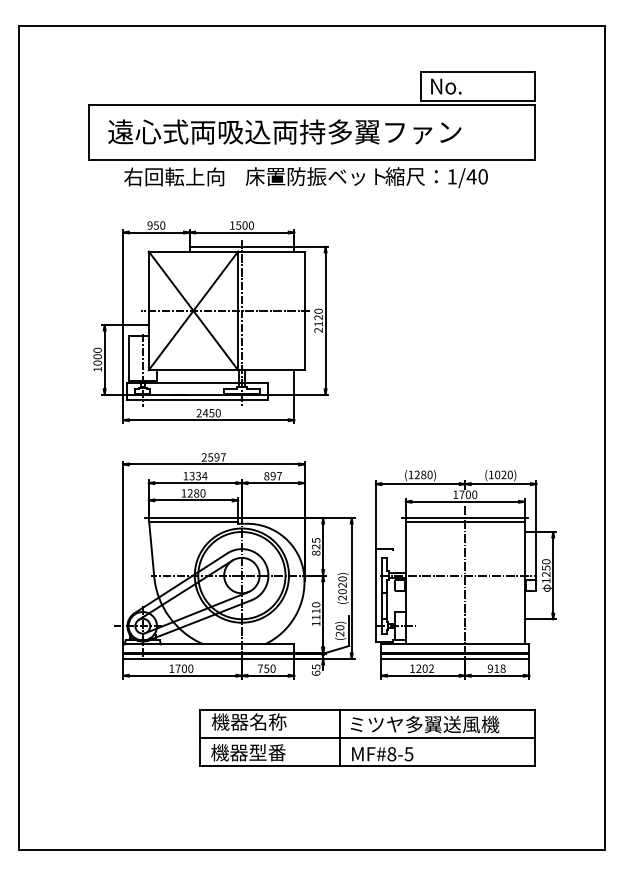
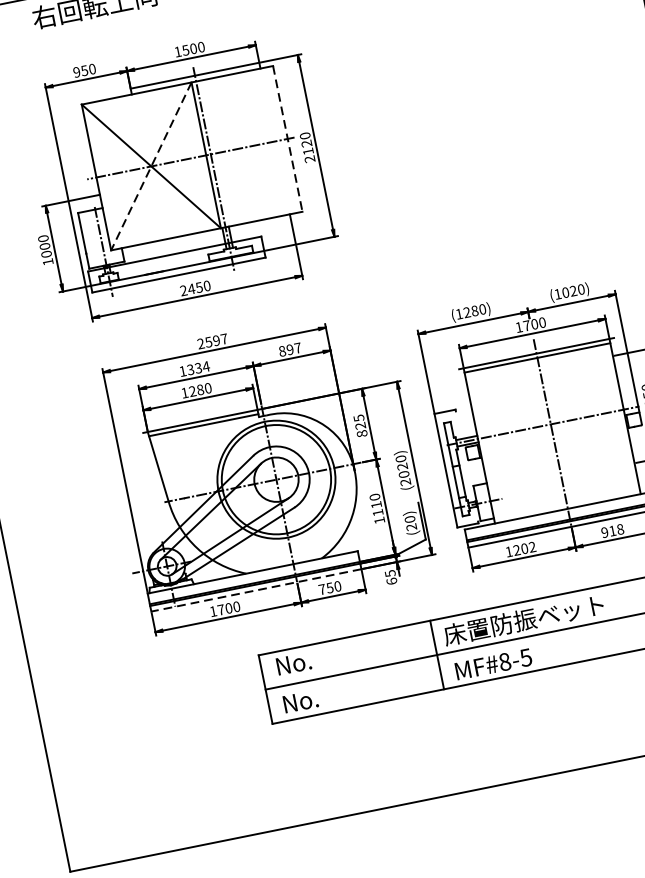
line: (193, 311) -> (151, 167), solid -> dashed
line: (304, 311) -> (287, 139), solid -> dashed
line: (208, 659) -> (256, 591), solid -> dashed
text: (248, 721) -> (320, 657), 機器名称 -> No.
text: (423, 724) -> (536, 617), ミツヤ多翼送風機 -> 床置防振ベット
text: (248, 752) -> (328, 695), 機器型番 -> No.

